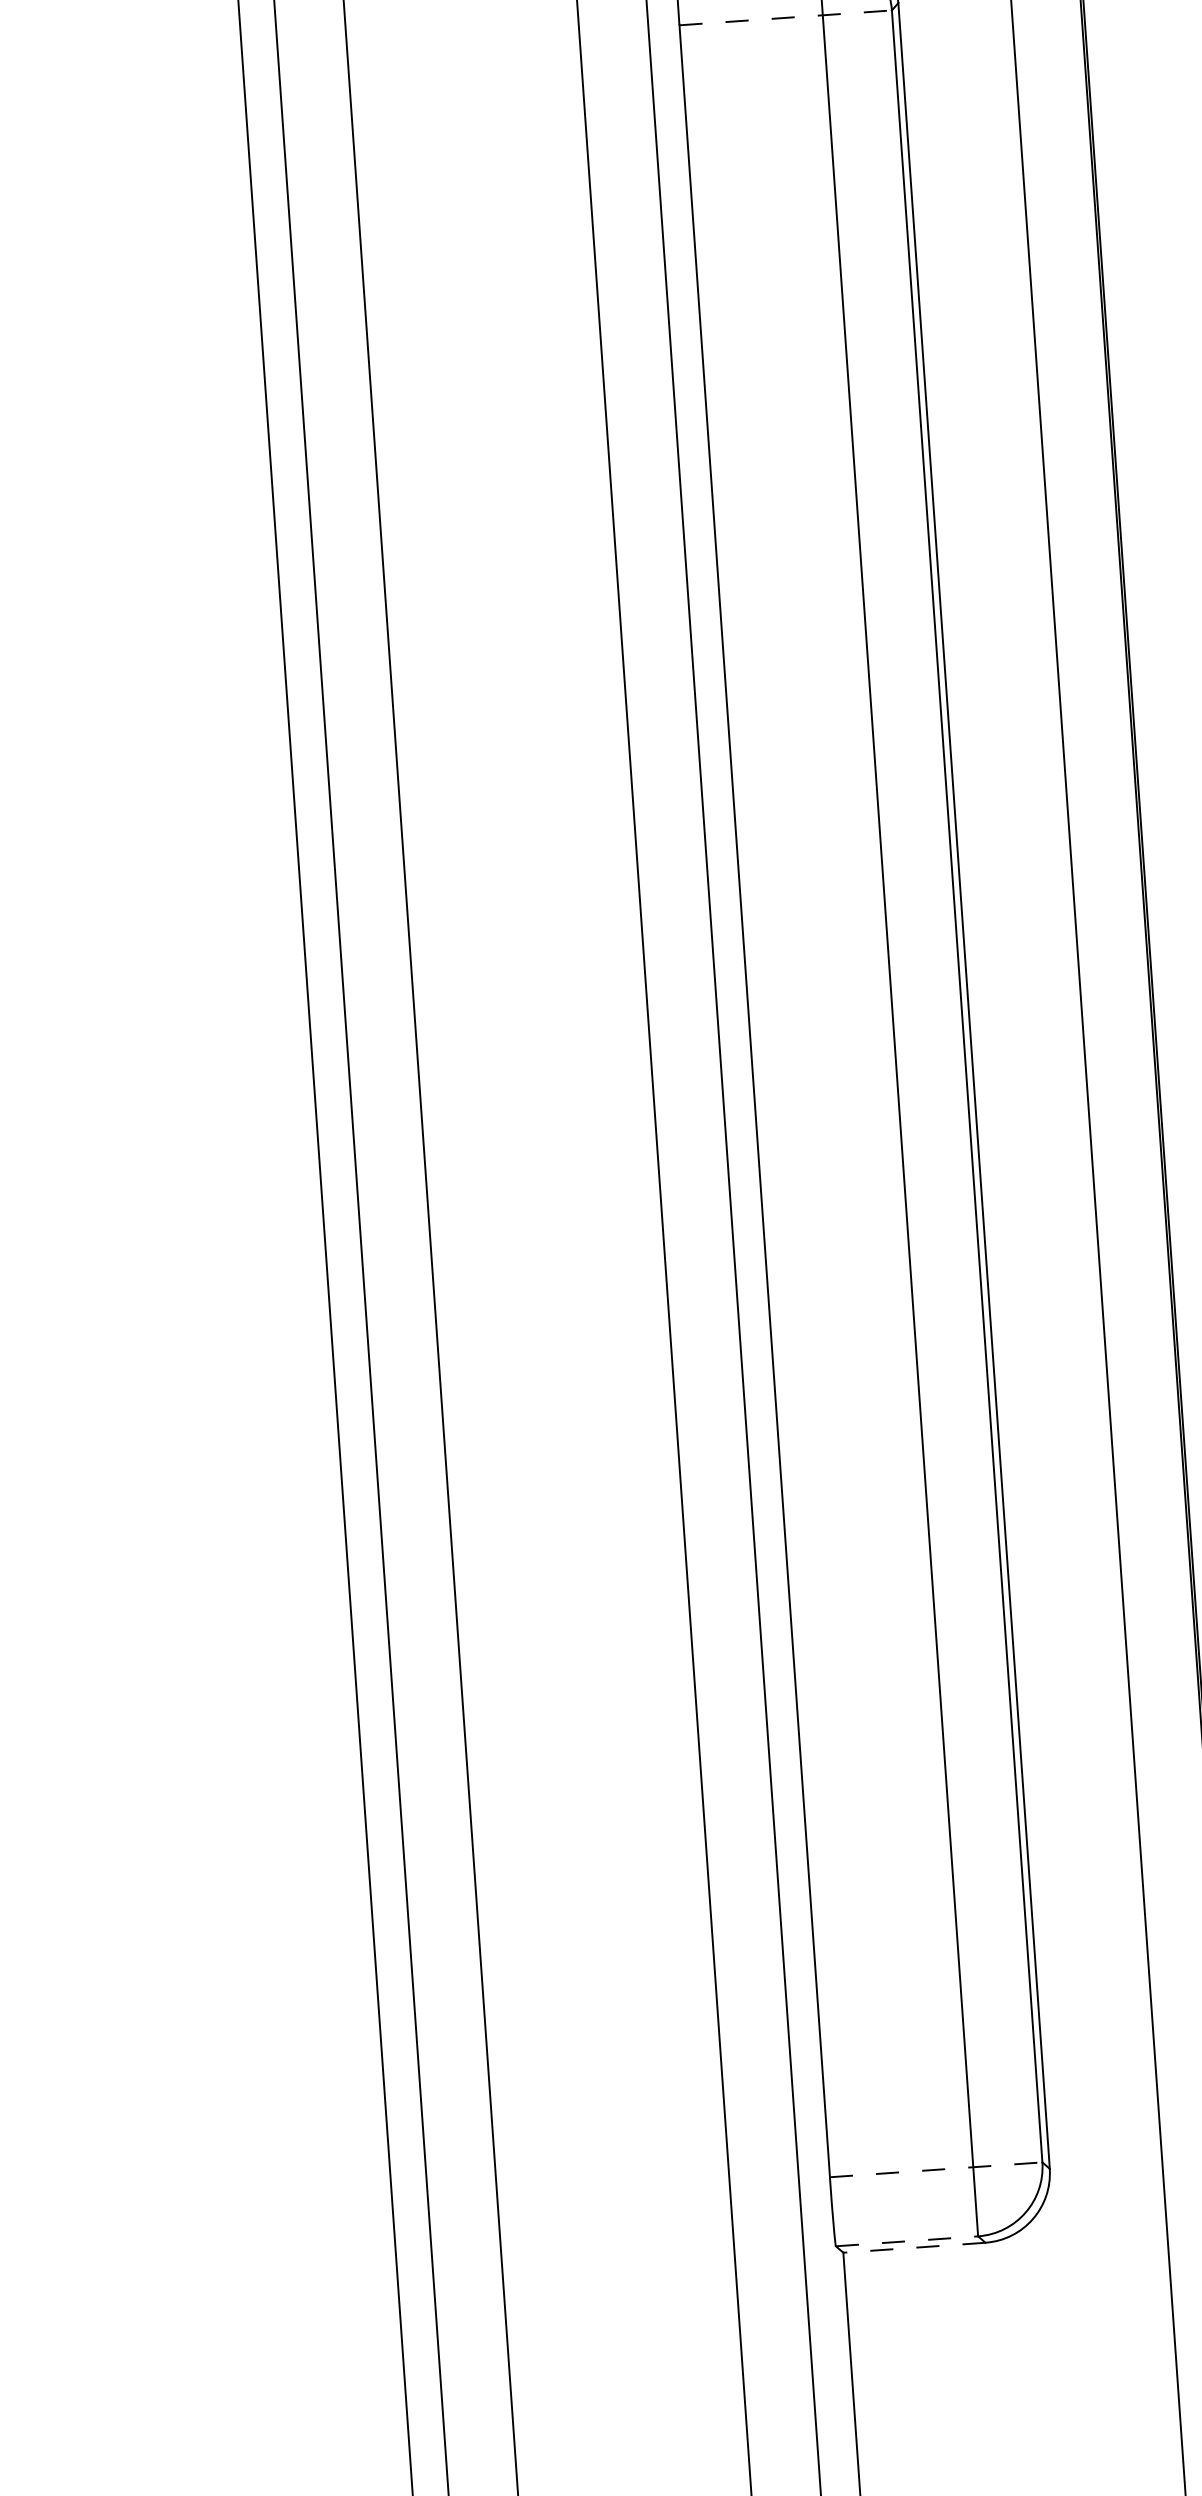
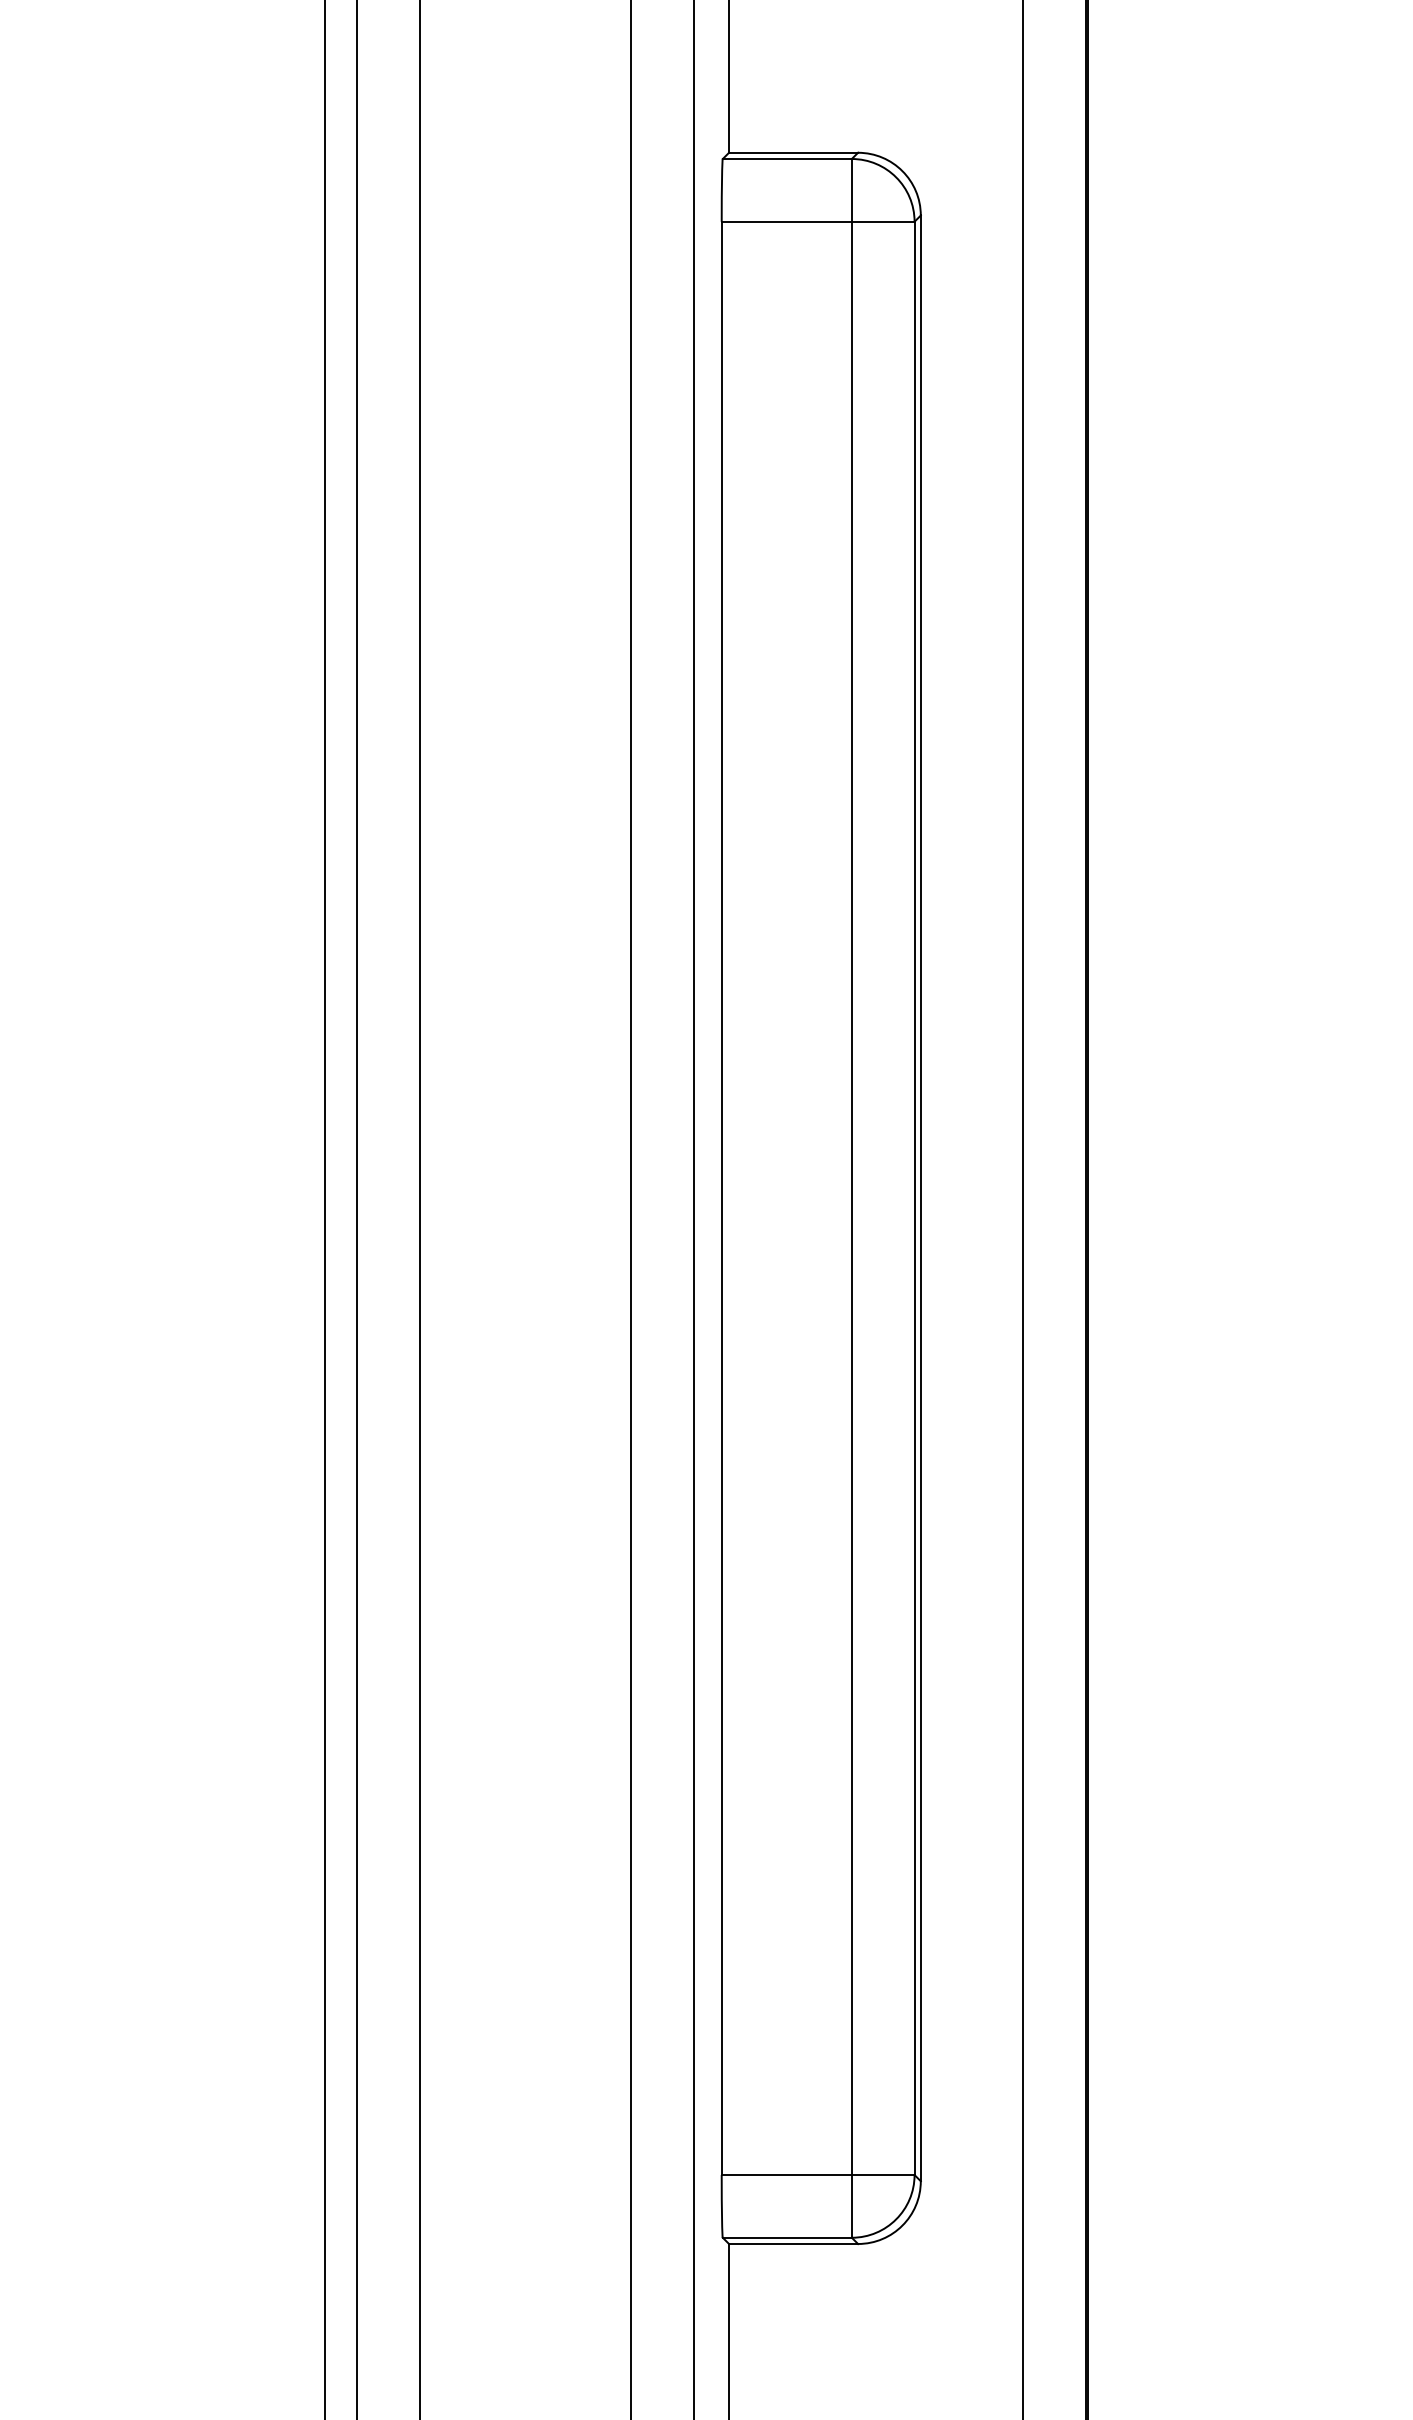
line: (786, 17) -> (818, 221), dashed -> solid
line: (936, 2170) -> (818, 2175), dashed -> solid
line: (907, 2241) -> (787, 2237), dashed -> solid
line: (914, 2248) -> (793, 2244), dashed -> solid

